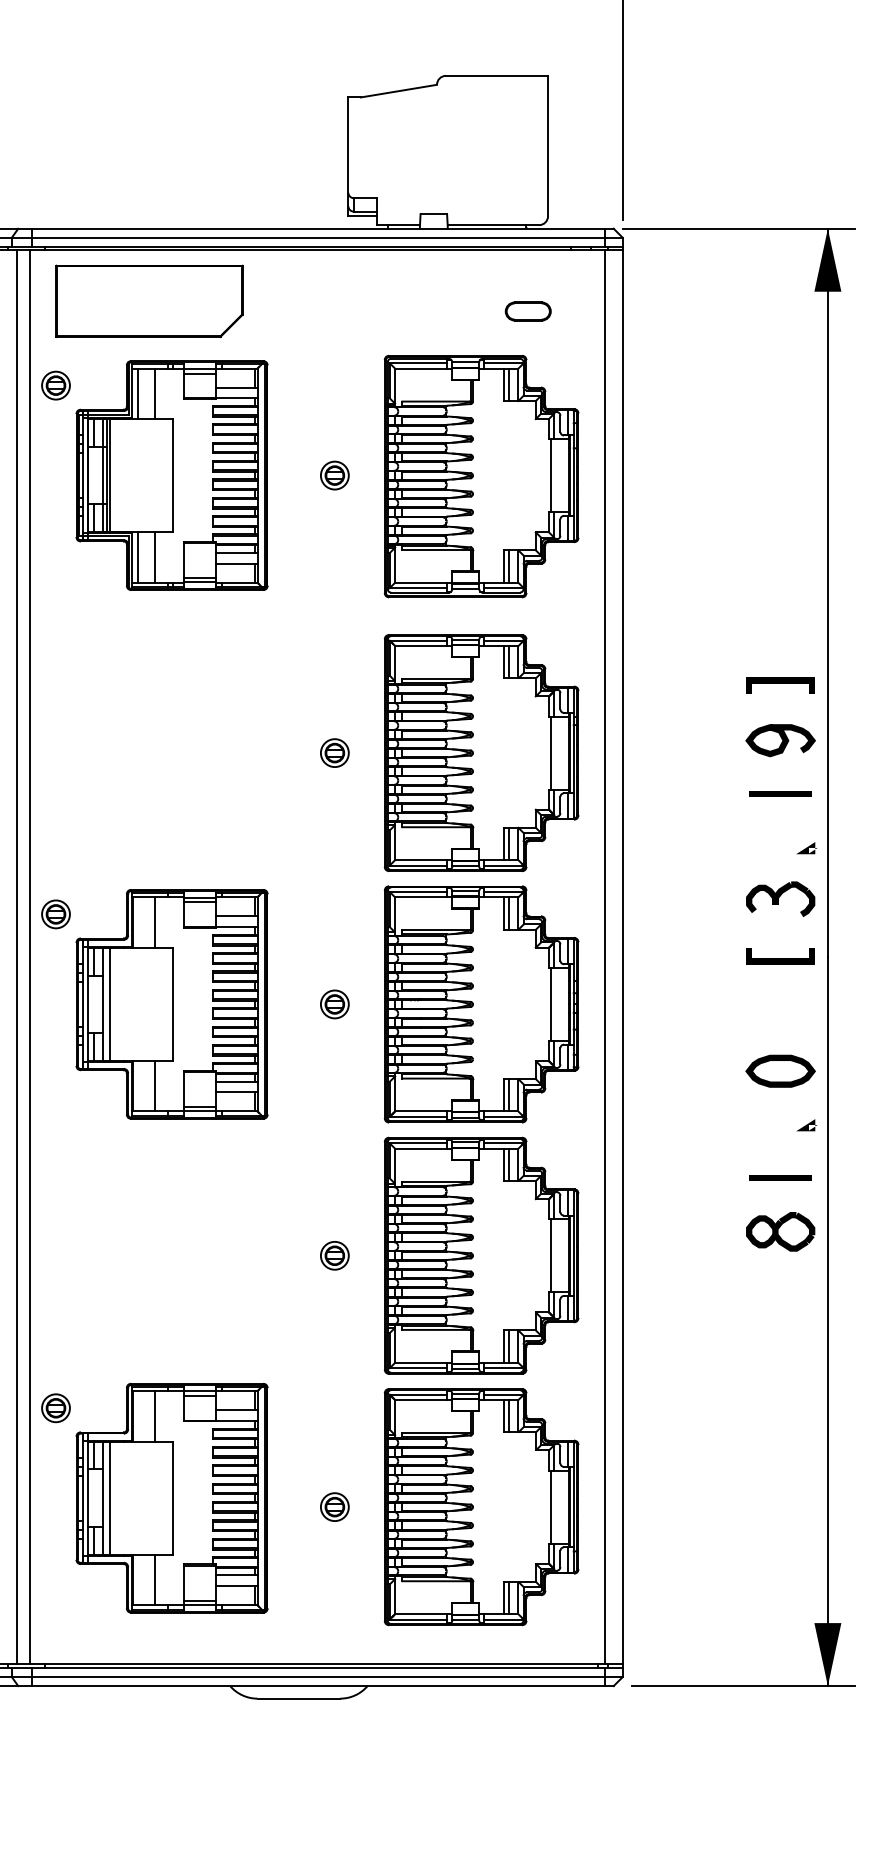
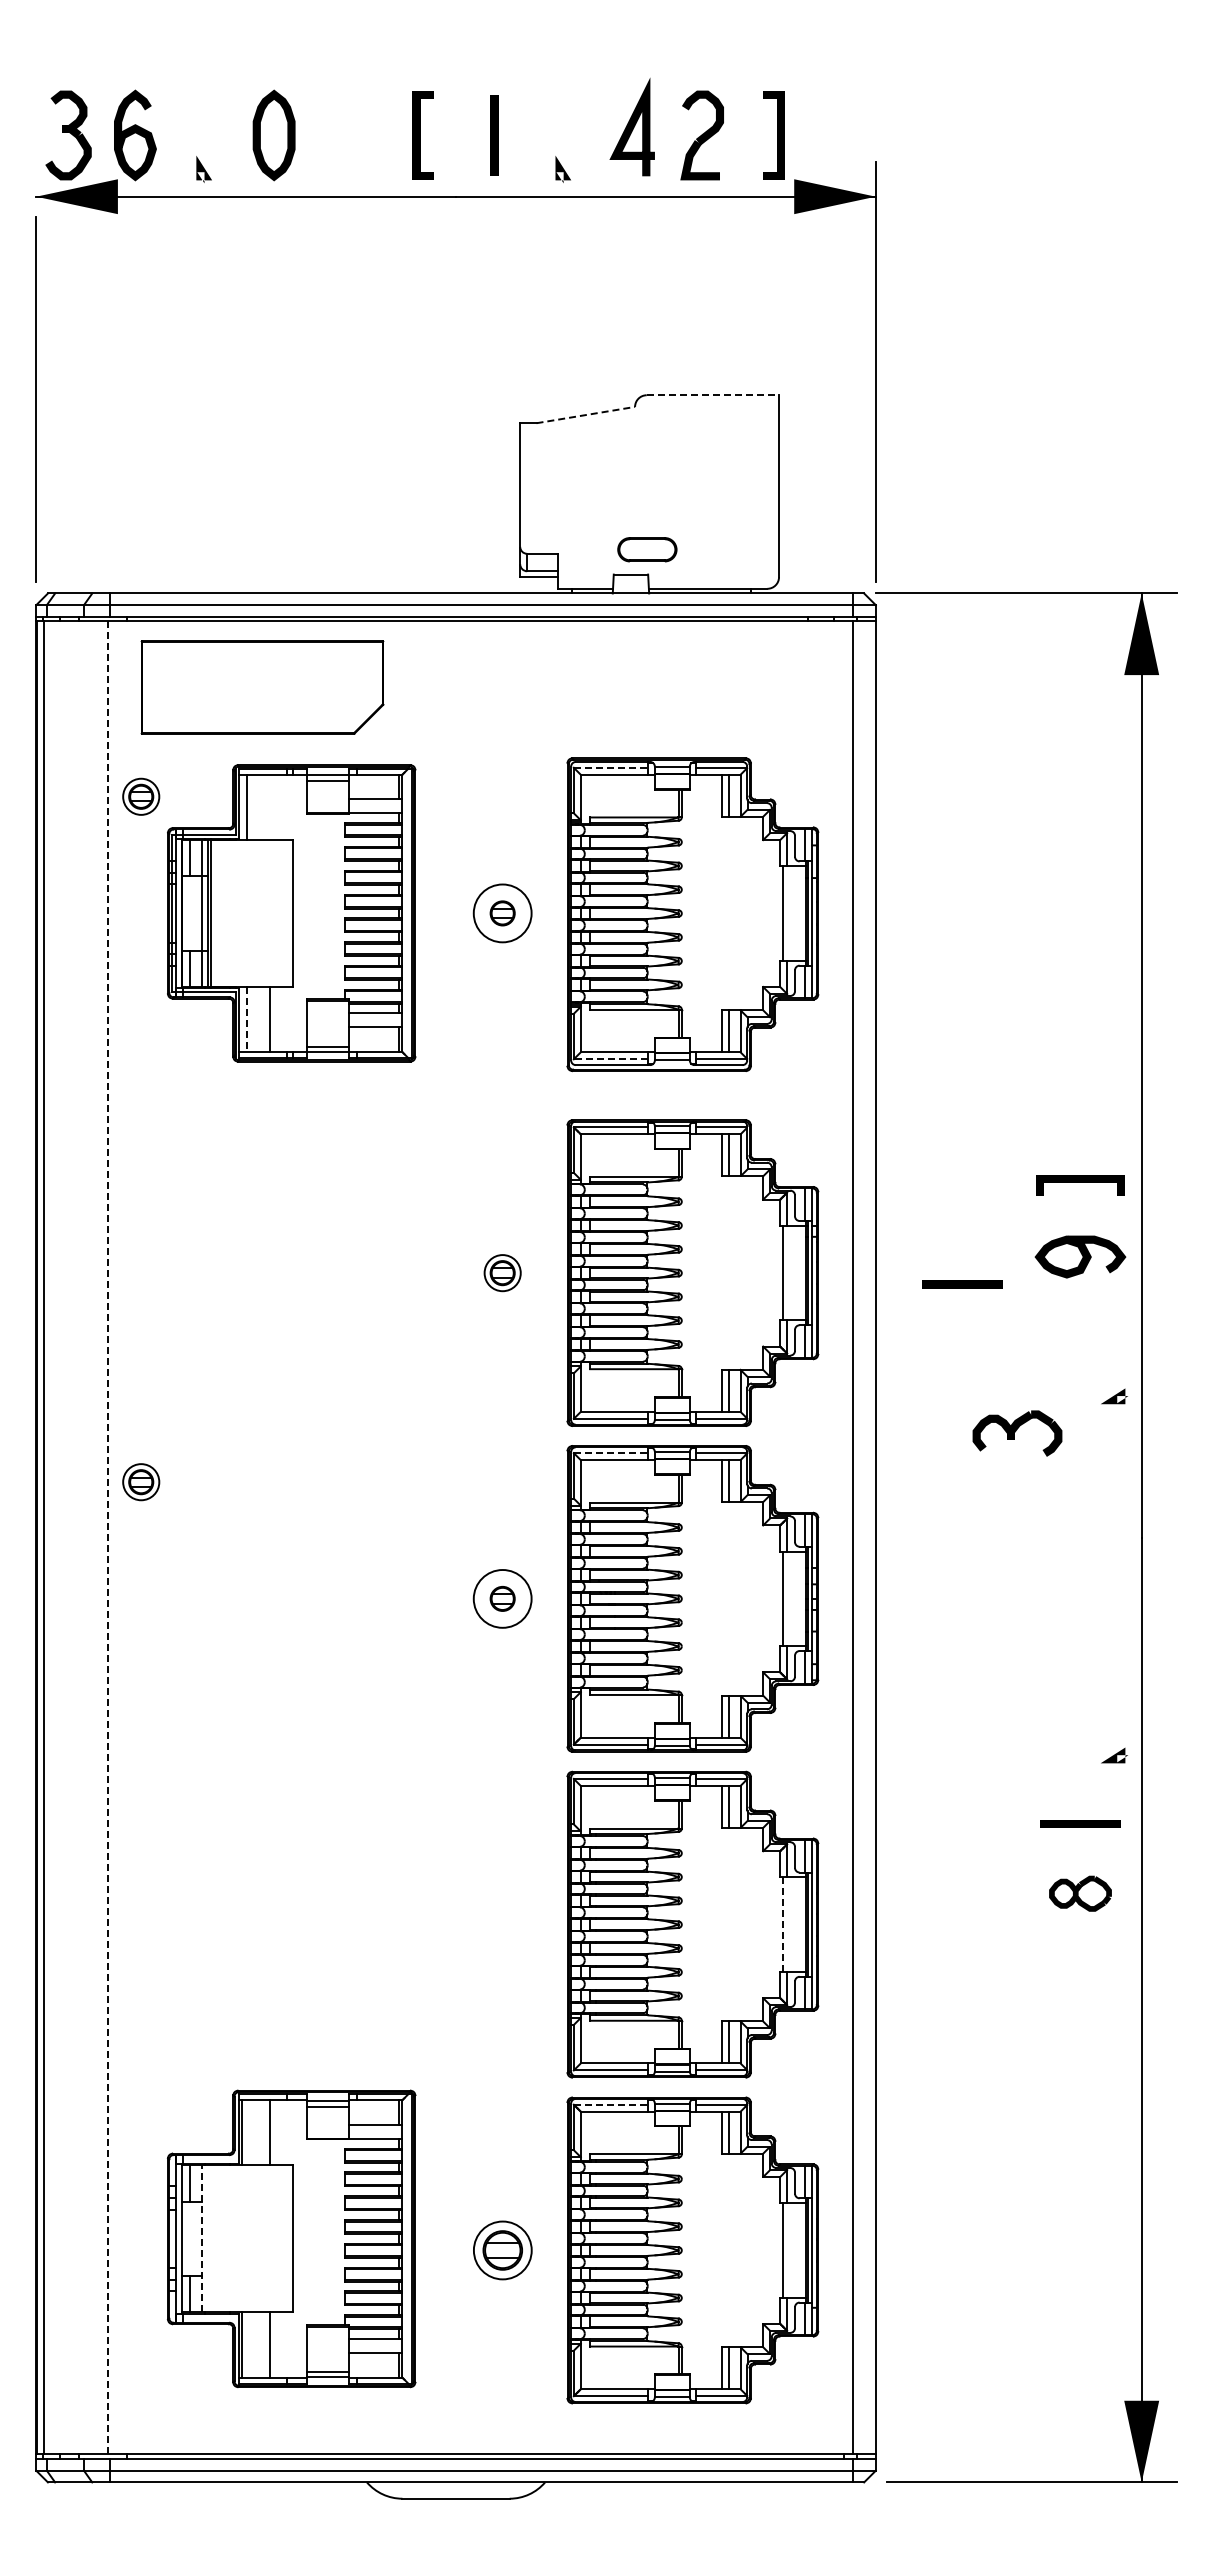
line: (497, 76) -> (713, 395), solid -> dashed
line: (398, 91) -> (585, 415), solid -> dashed
part: (528, 311) -> (647, 549), moved
line: (418, 363) -> (611, 767), solid -> dashed
line: (154, 393) -> (269, 806), removed
circle: (334, 475) -> (502, 913), size x1.6
line: (137, 557) -> (247, 1019), solid -> dashed
line: (418, 588) -> (610, 1059), solid -> dashed
line: (780, 794) -> (962, 1284), moved
line: (418, 892) -> (611, 1453), solid -> dashed
part: (780, 899) -> (1017, 1433), moved
line: (17, 957) -> (91, 1537), removed
line: (29, 957) -> (107, 1537), solid -> dashed
line: (780, 958) -> (1080, 1539), removed
part: (171, 1004) -> (291, 1598), removed
circle: (334, 1004) -> (502, 1598), size x1.6
part: (780, 1071) -> (1080, 1685), removed
part: (780, 1231) -> (1080, 1893), size x0.7
part: (334, 1255) -> (502, 1924), removed
line: (550, 1255) -> (782, 1924), solid -> dashed
line: (418, 1394) -> (611, 2104), solid -> dashed
part: (56, 1408) -> (141, 2122), removed
line: (102, 1497) -> (201, 2238), solid -> dashed
line: (110, 1497) -> (211, 2238), removed
part: (334, 1507) -> (502, 2250), size x1.6

